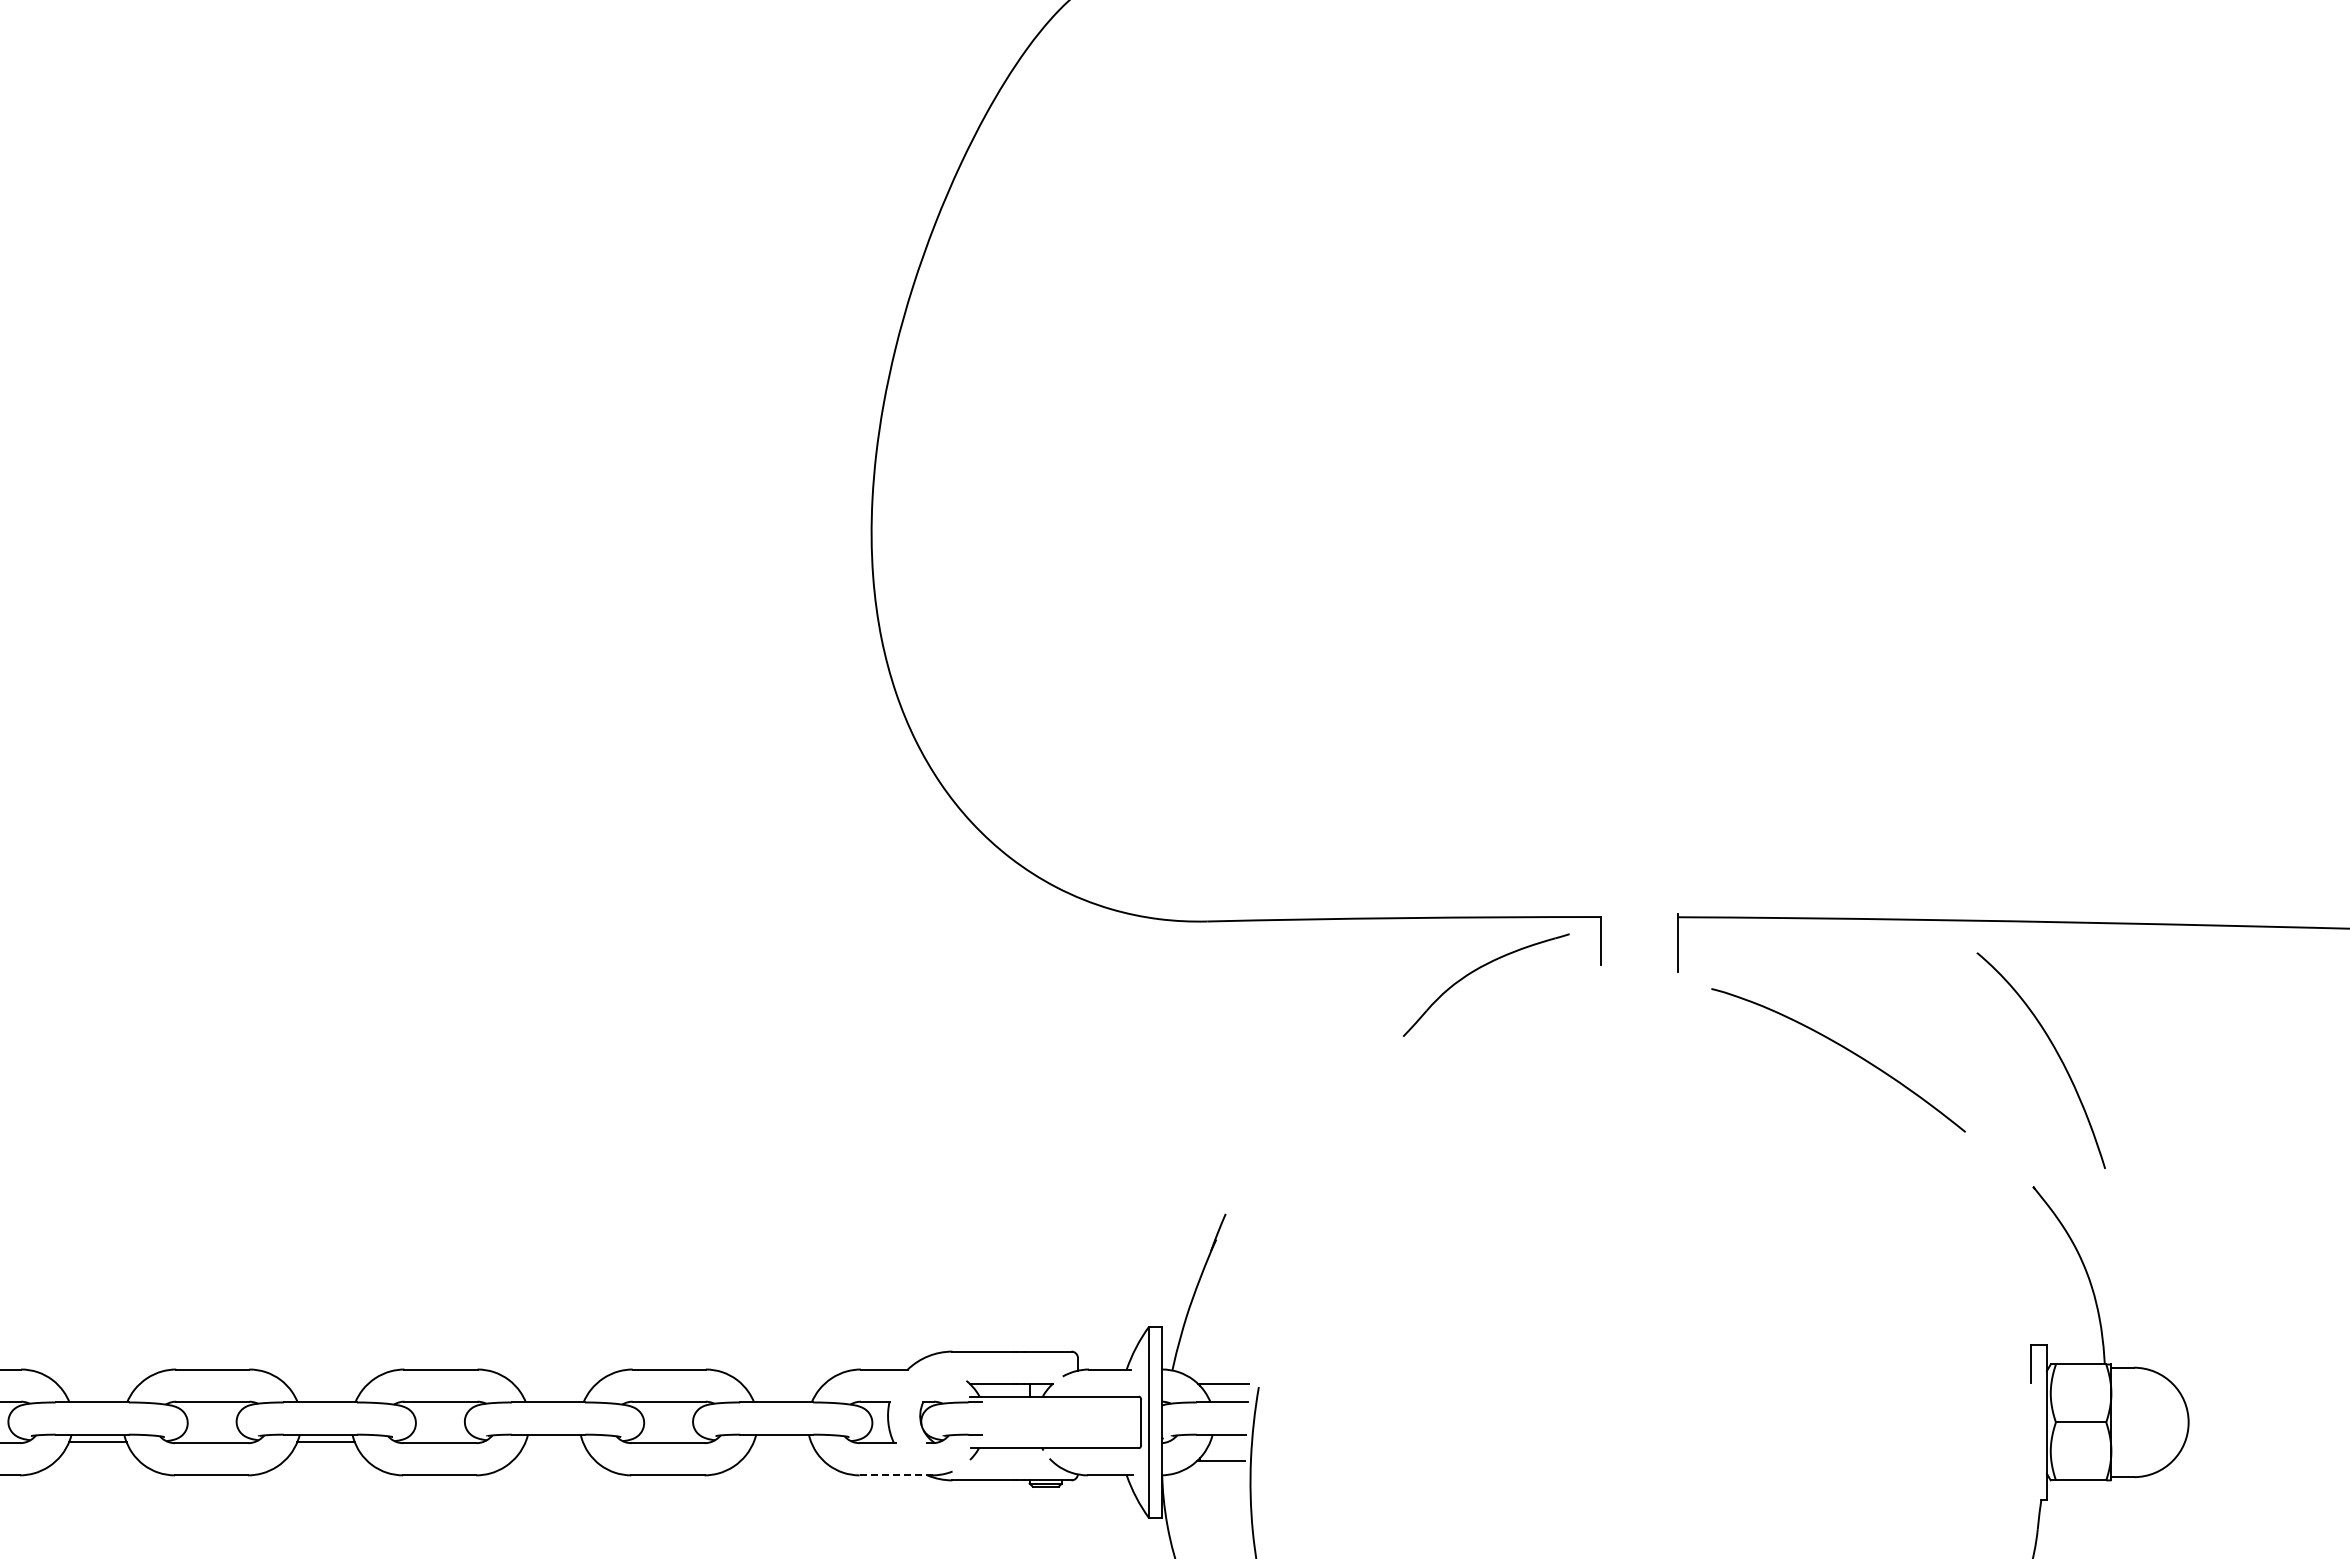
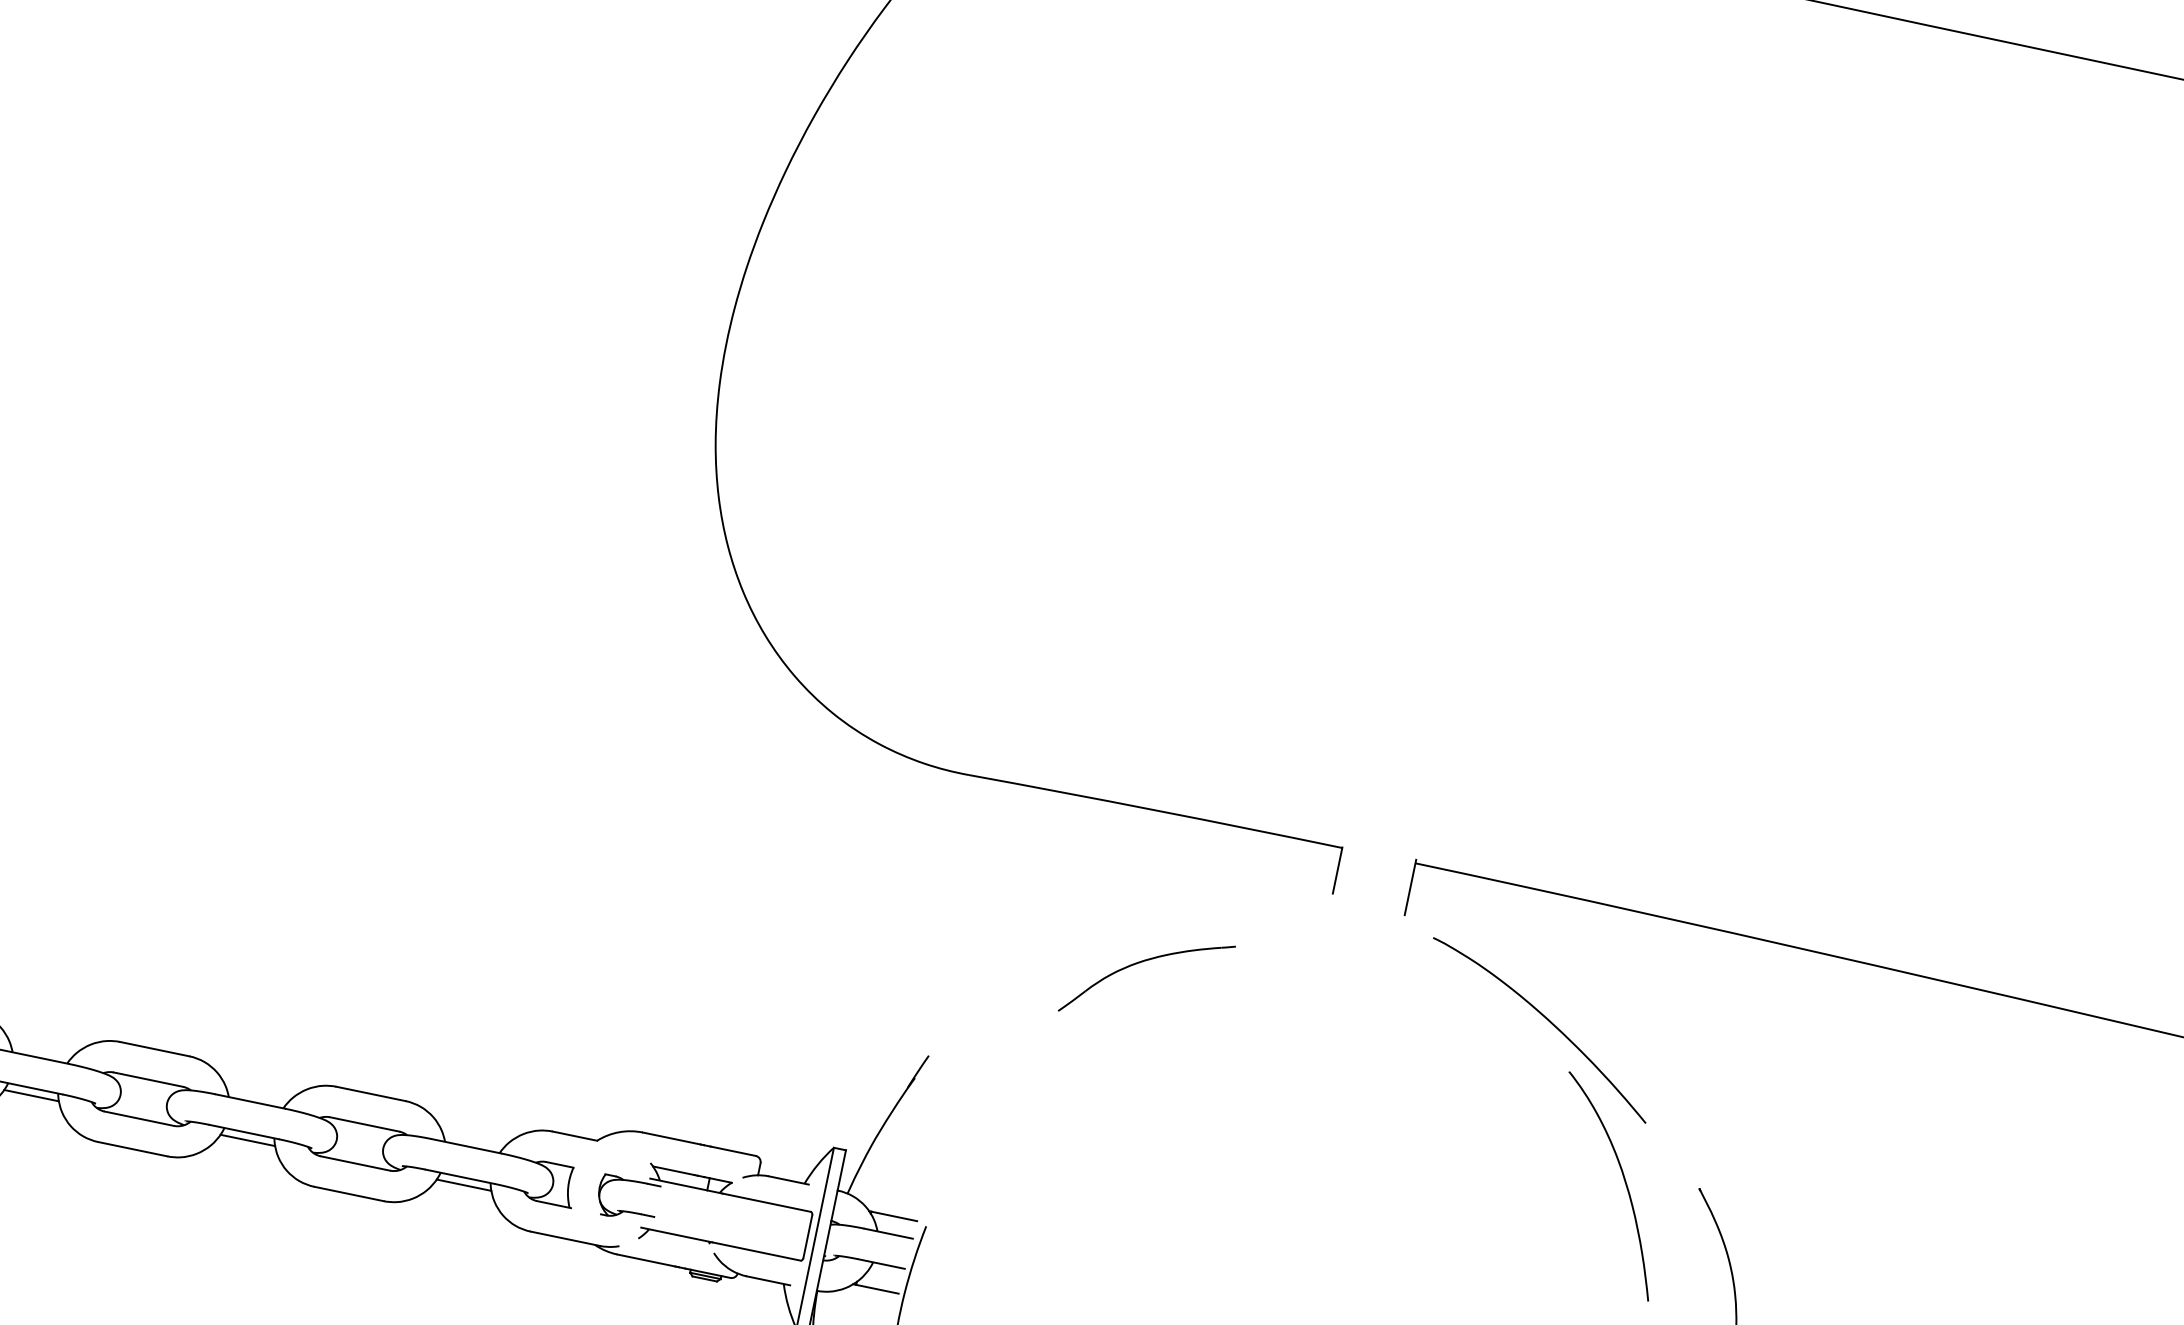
part: (1477, 970) -> (1141, 962), moved
part: (2056, 1053) -> (1624, 1182), moved
line: (554, 1442) -> (248, 1140), added
line: (782, 1442) -> (464, 1185), added
line: (896, 1475) -> (565, 1238), dashed -> solid

